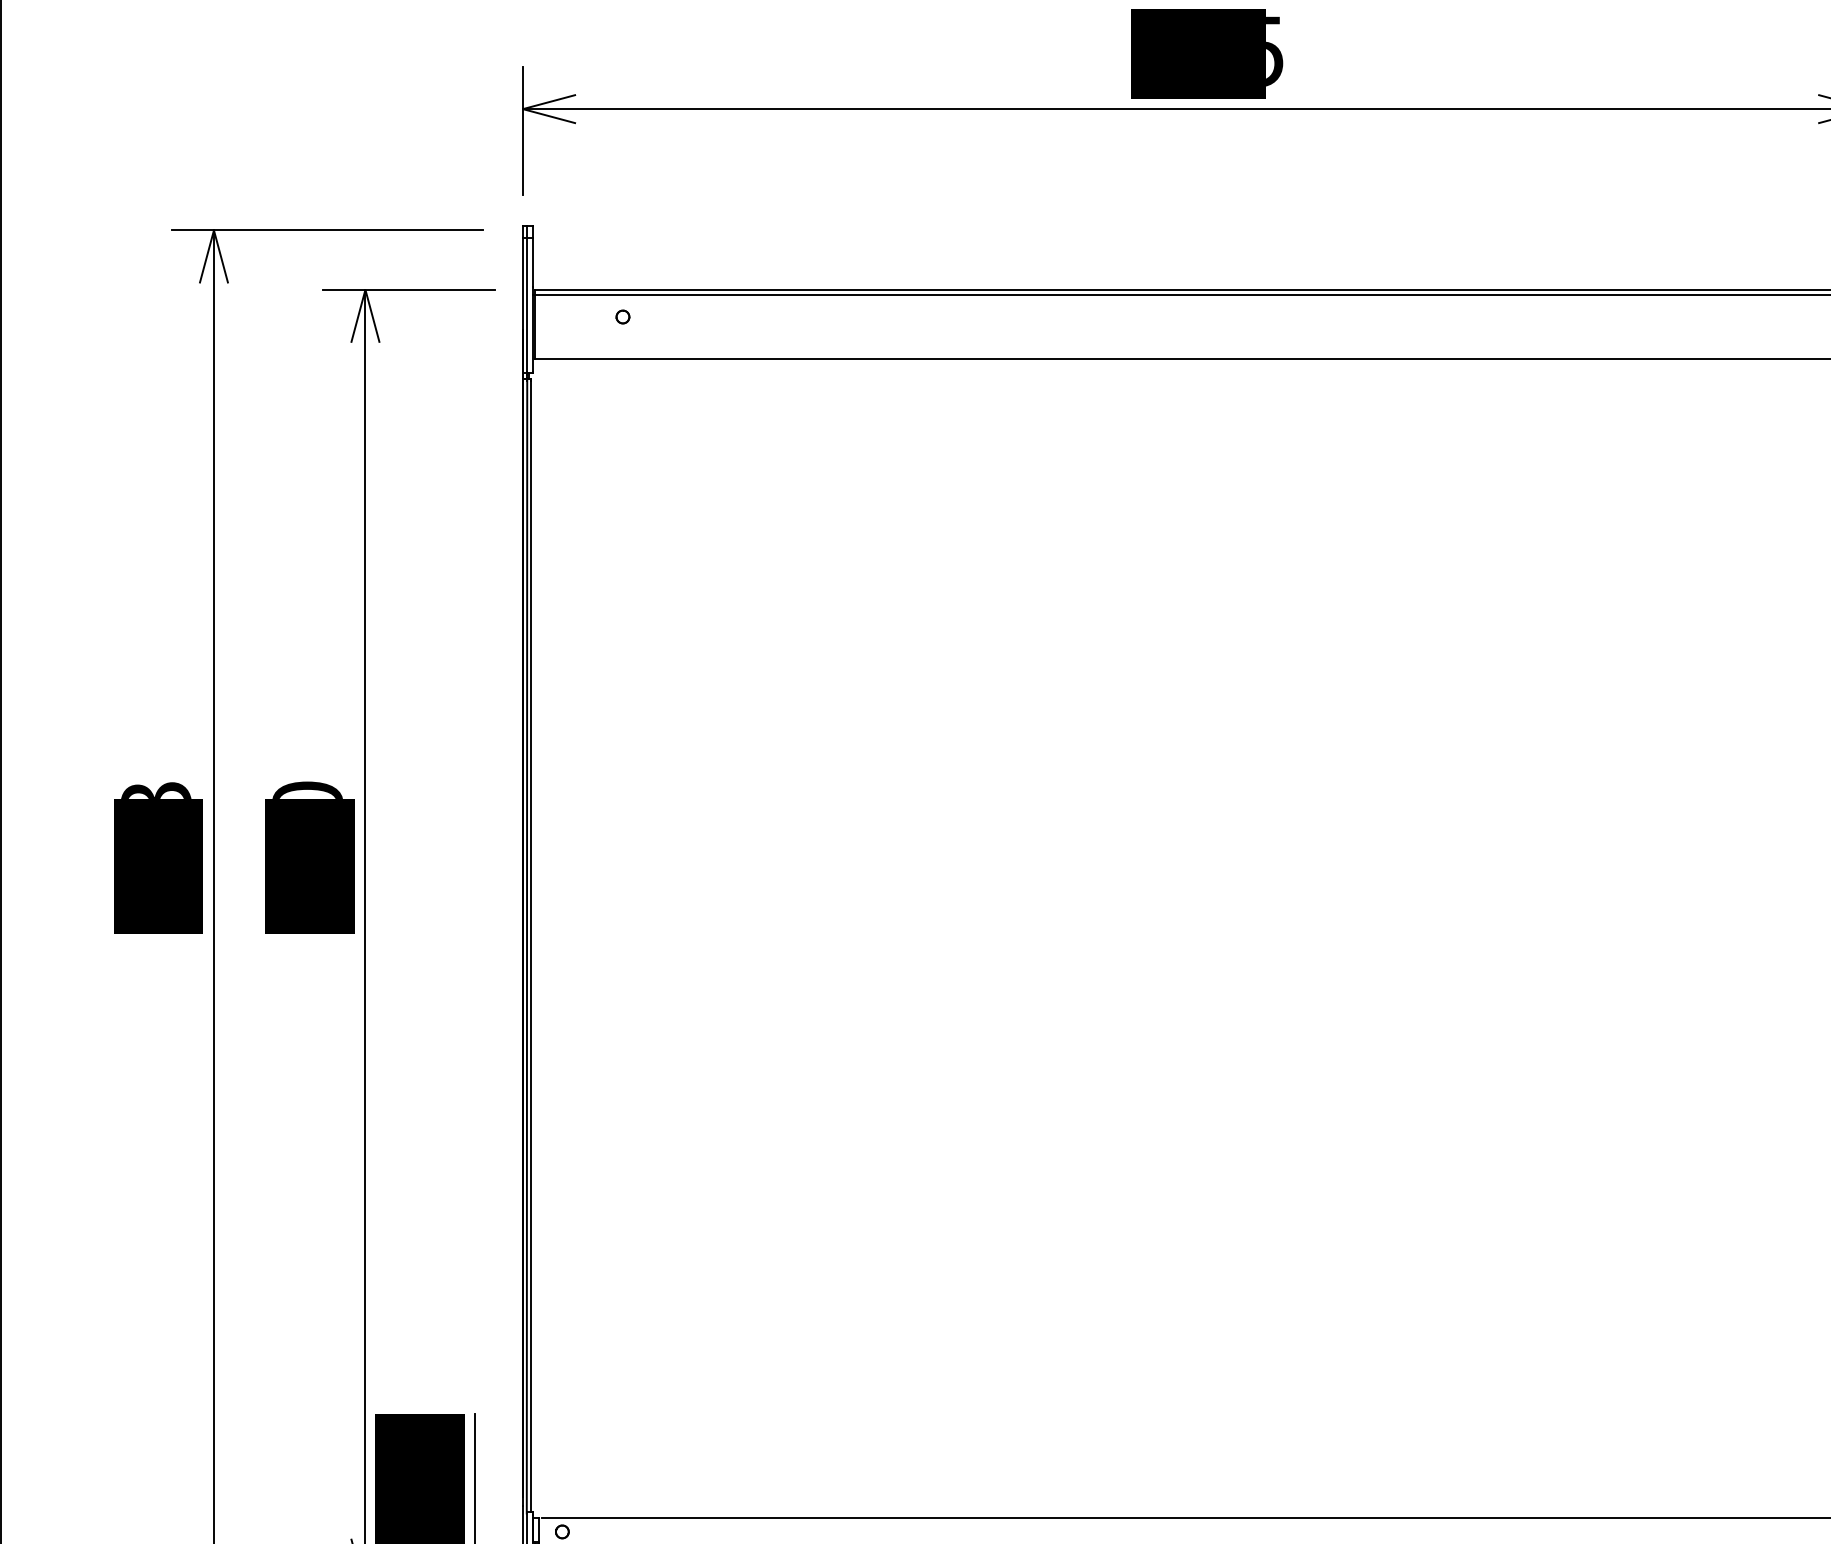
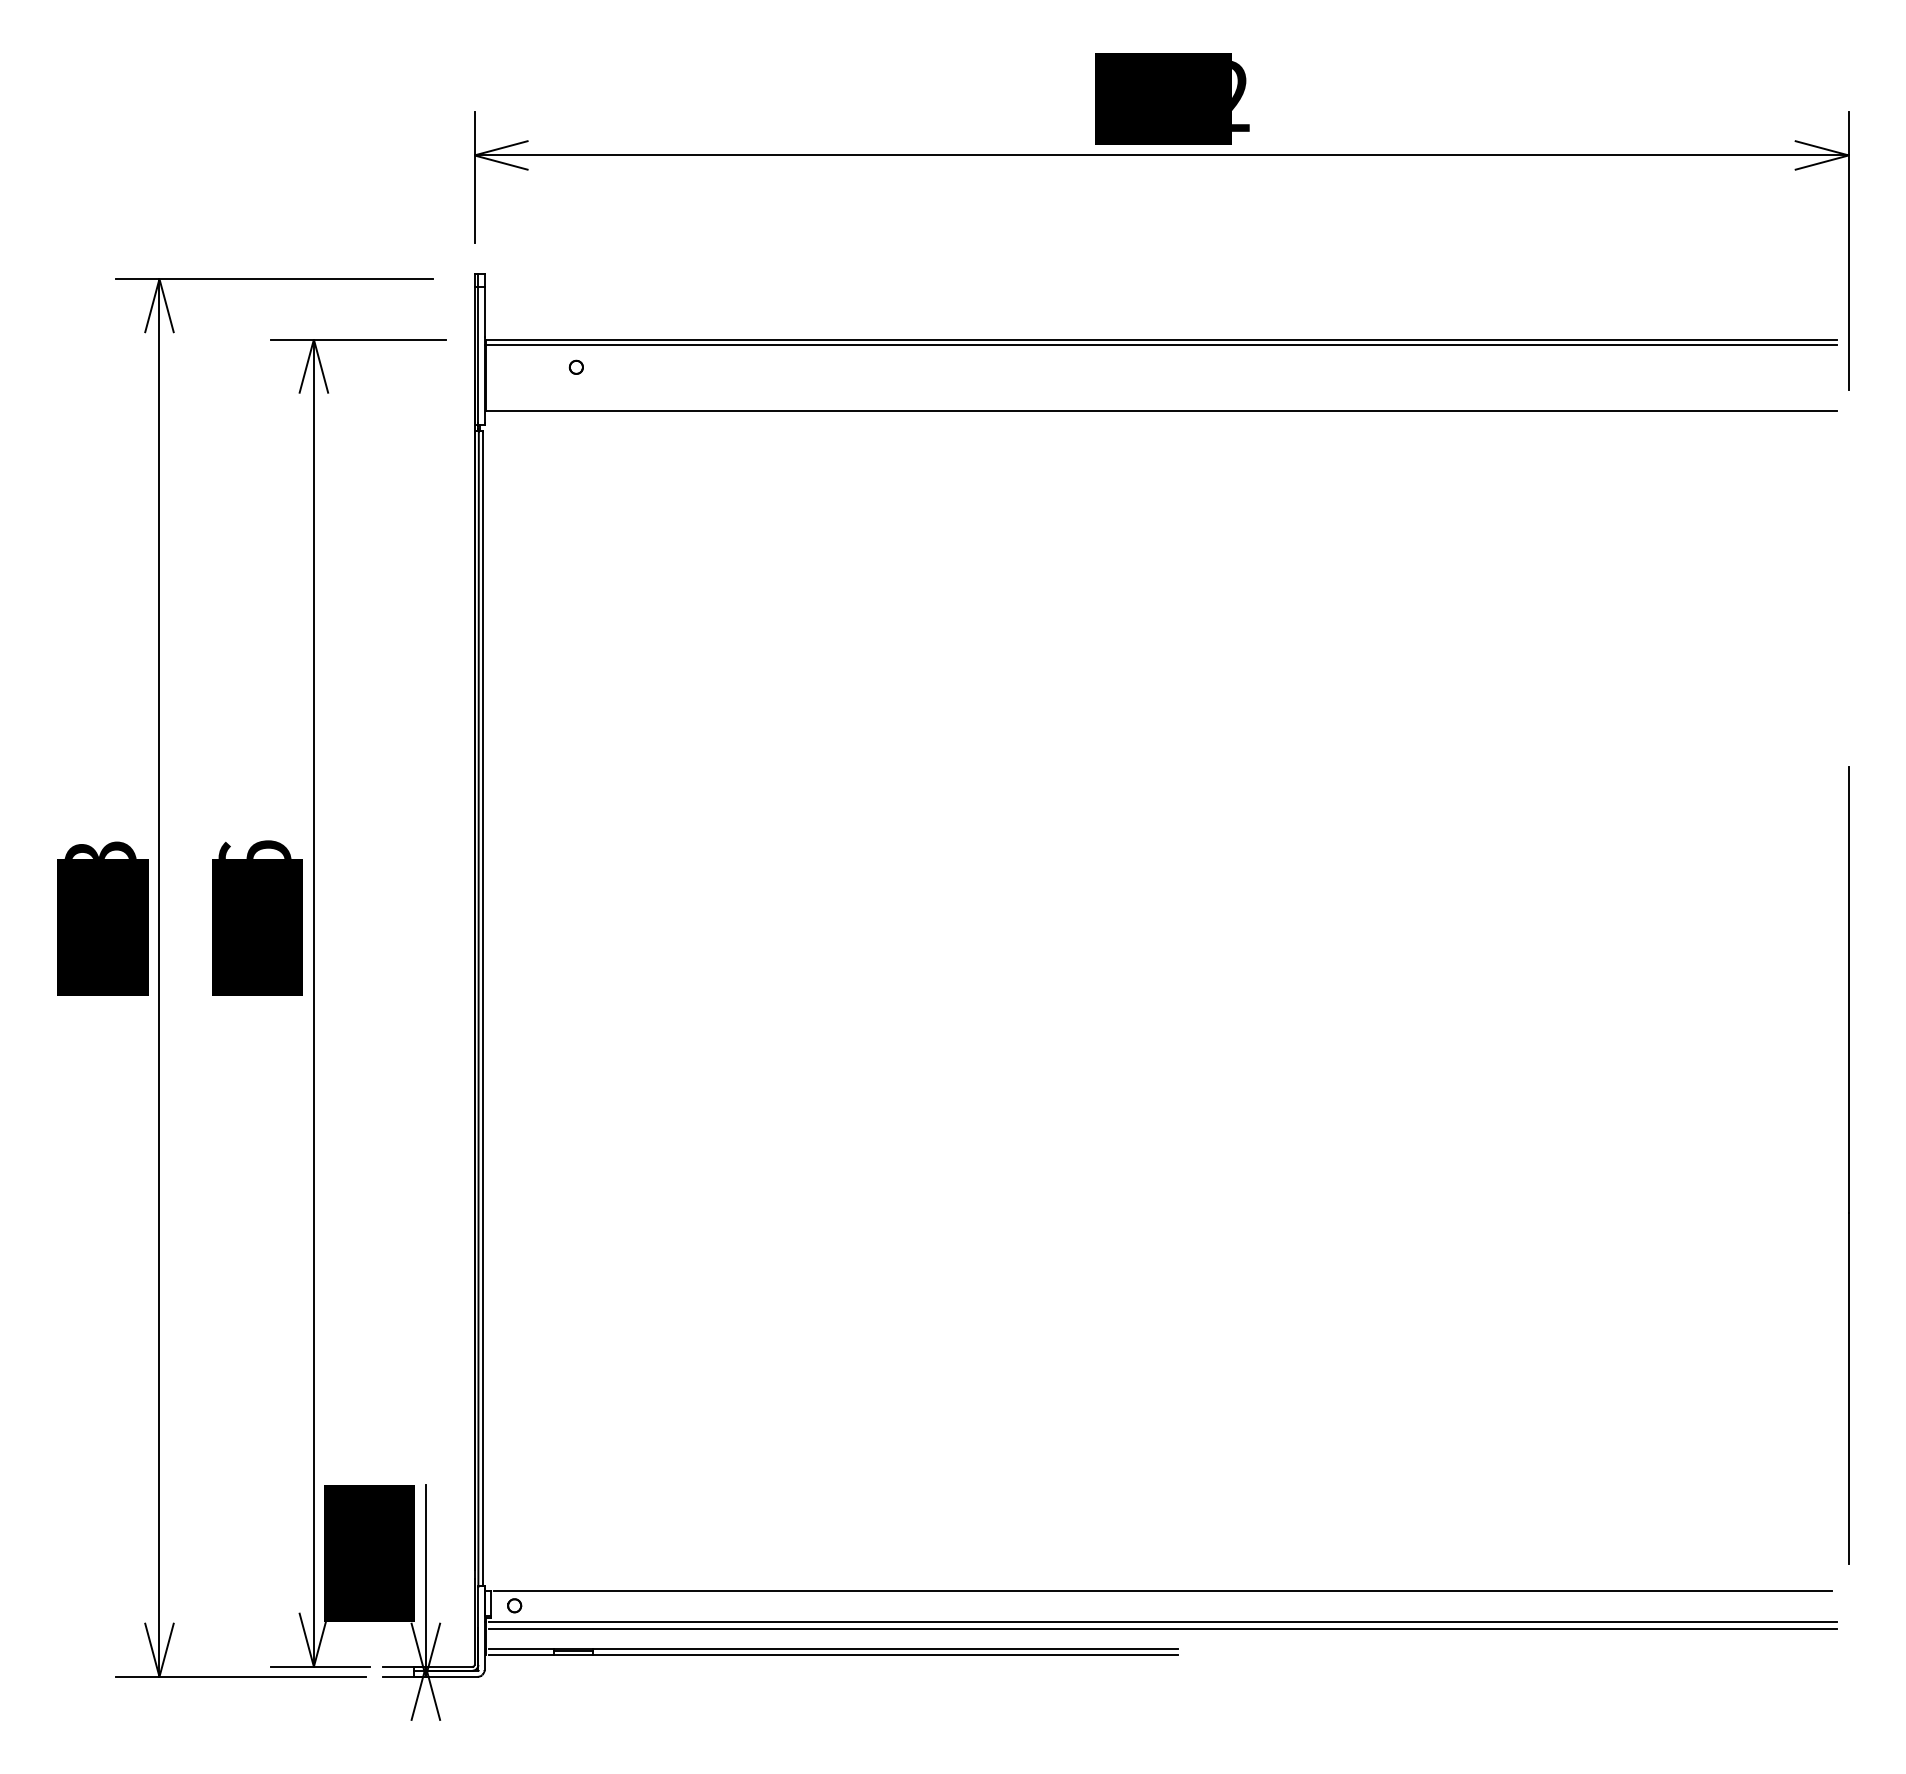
text: (1274, 51) -> (1240, 96), 445 -> 632
text: (307, 790) -> (254, 849), 430 -> 436

